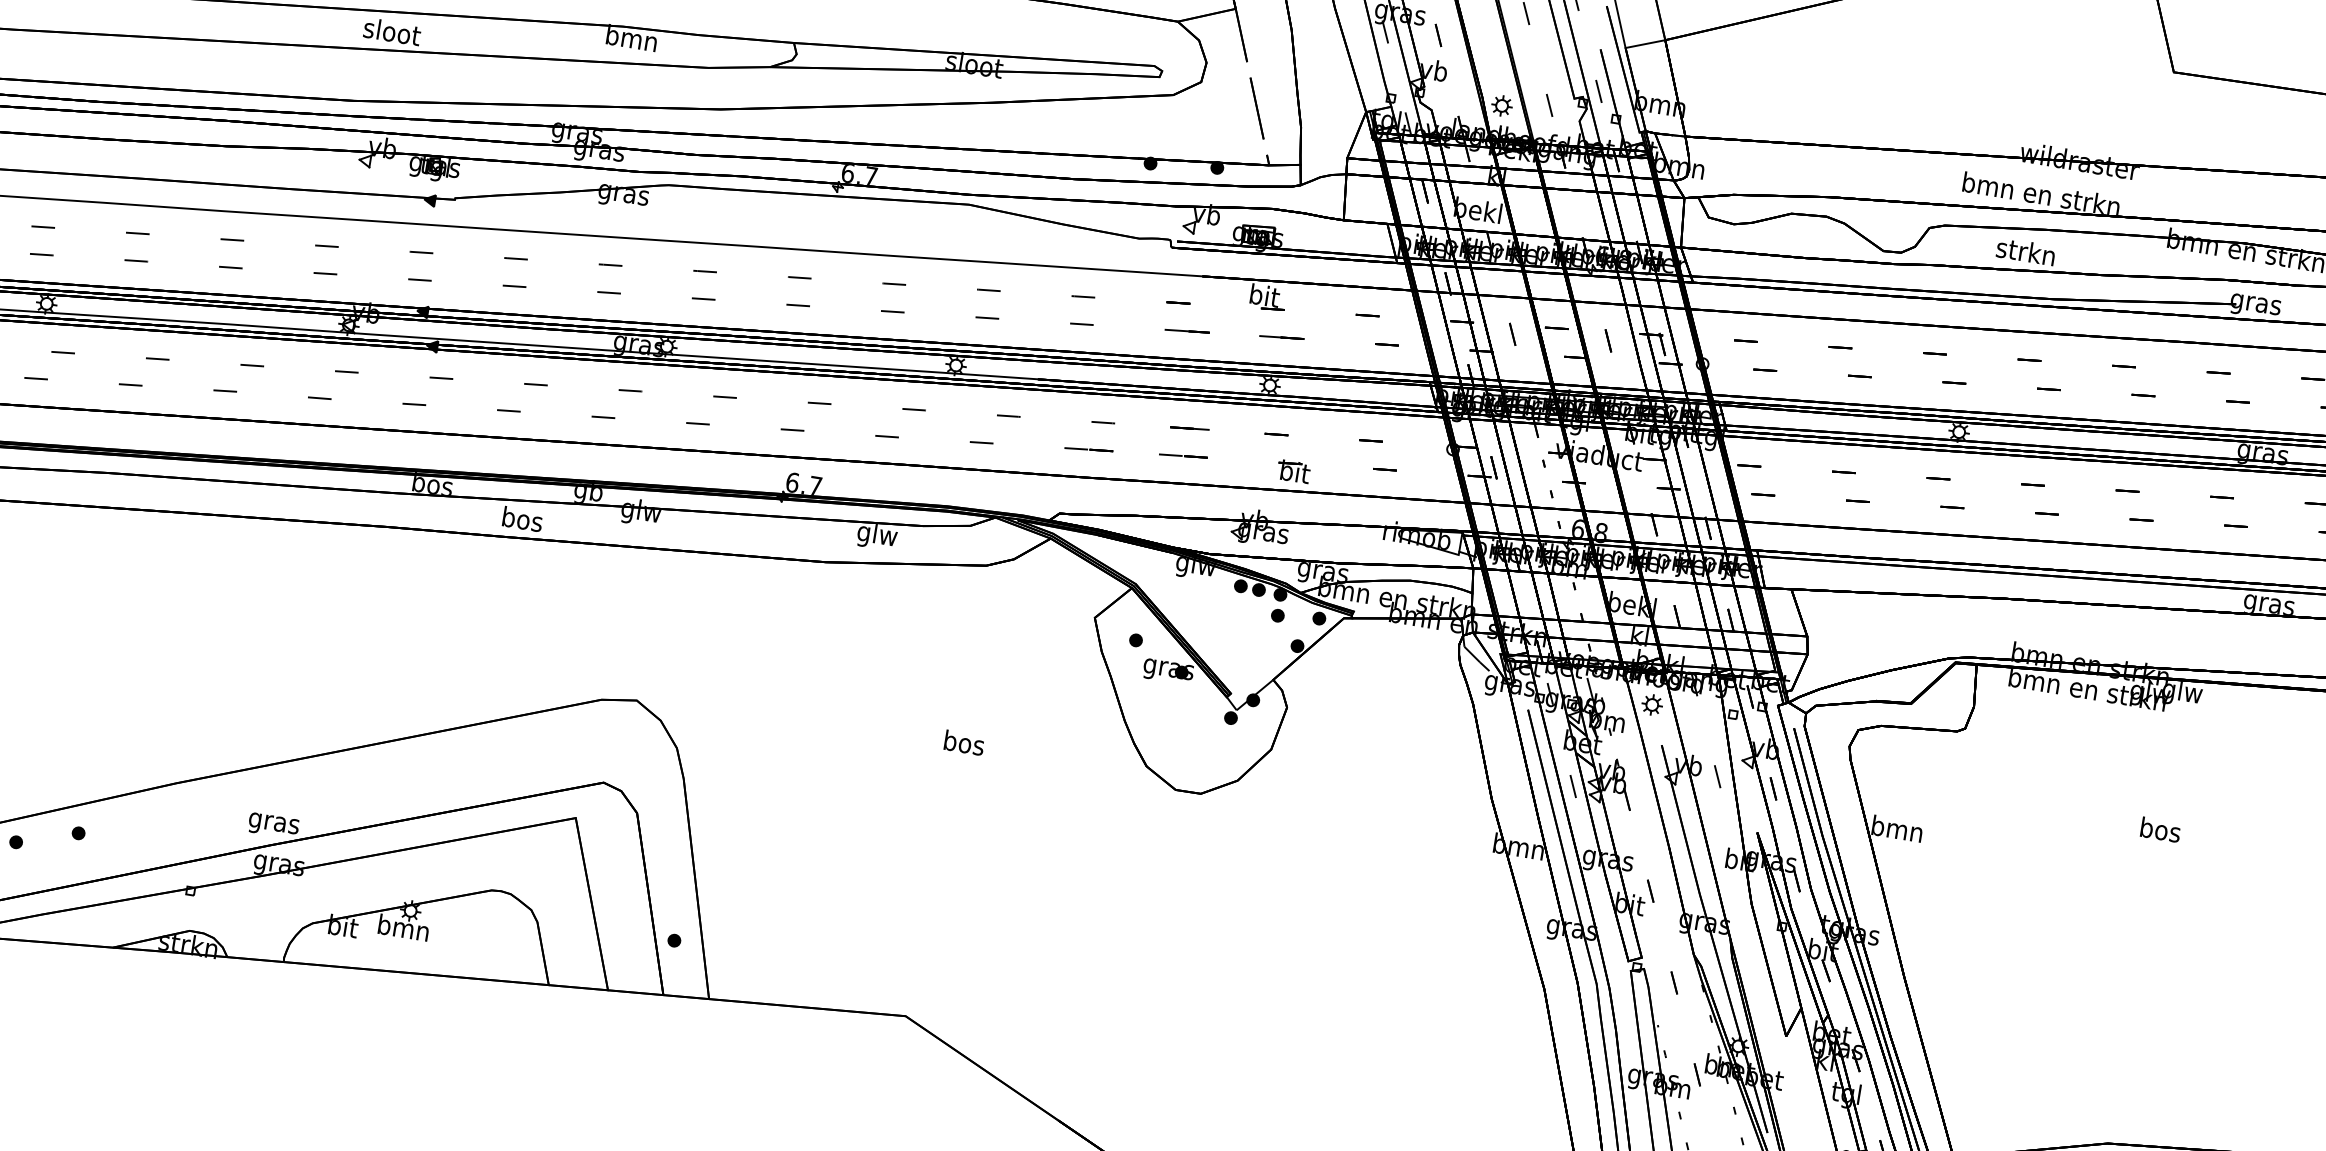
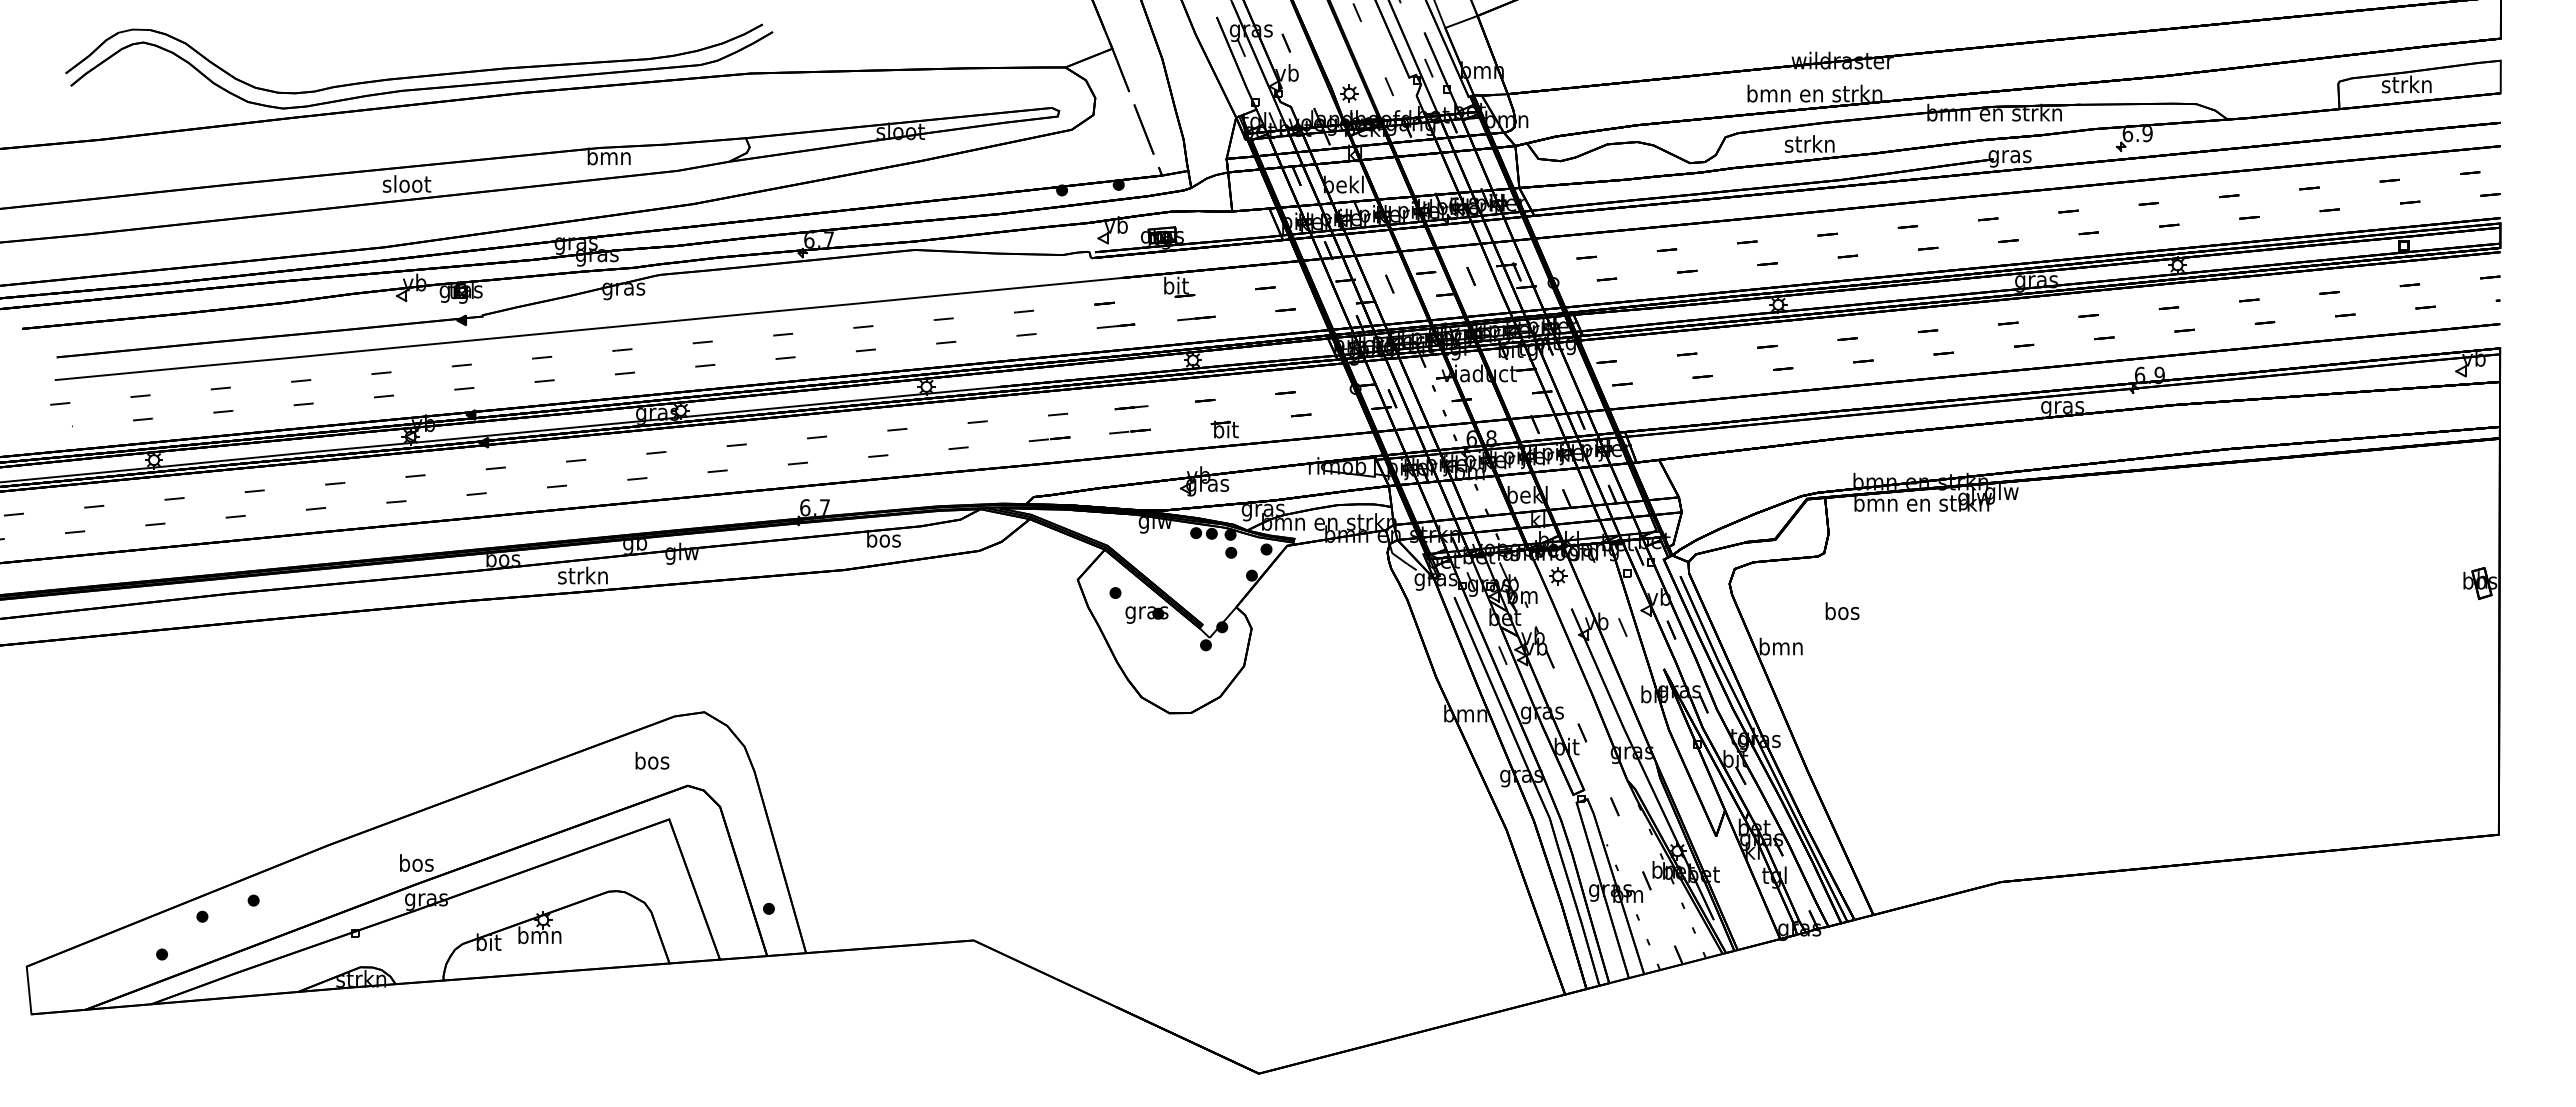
text: (521, 518) -> (582, 575), bos -> strkn
text: (876, 536) -> (883, 541), glw -> bos
text: (964, 742) -> (652, 760), moved
text: (274, 823) -> (416, 865), gras -> bos
text: (2160, 830) -> (1842, 611), moved

